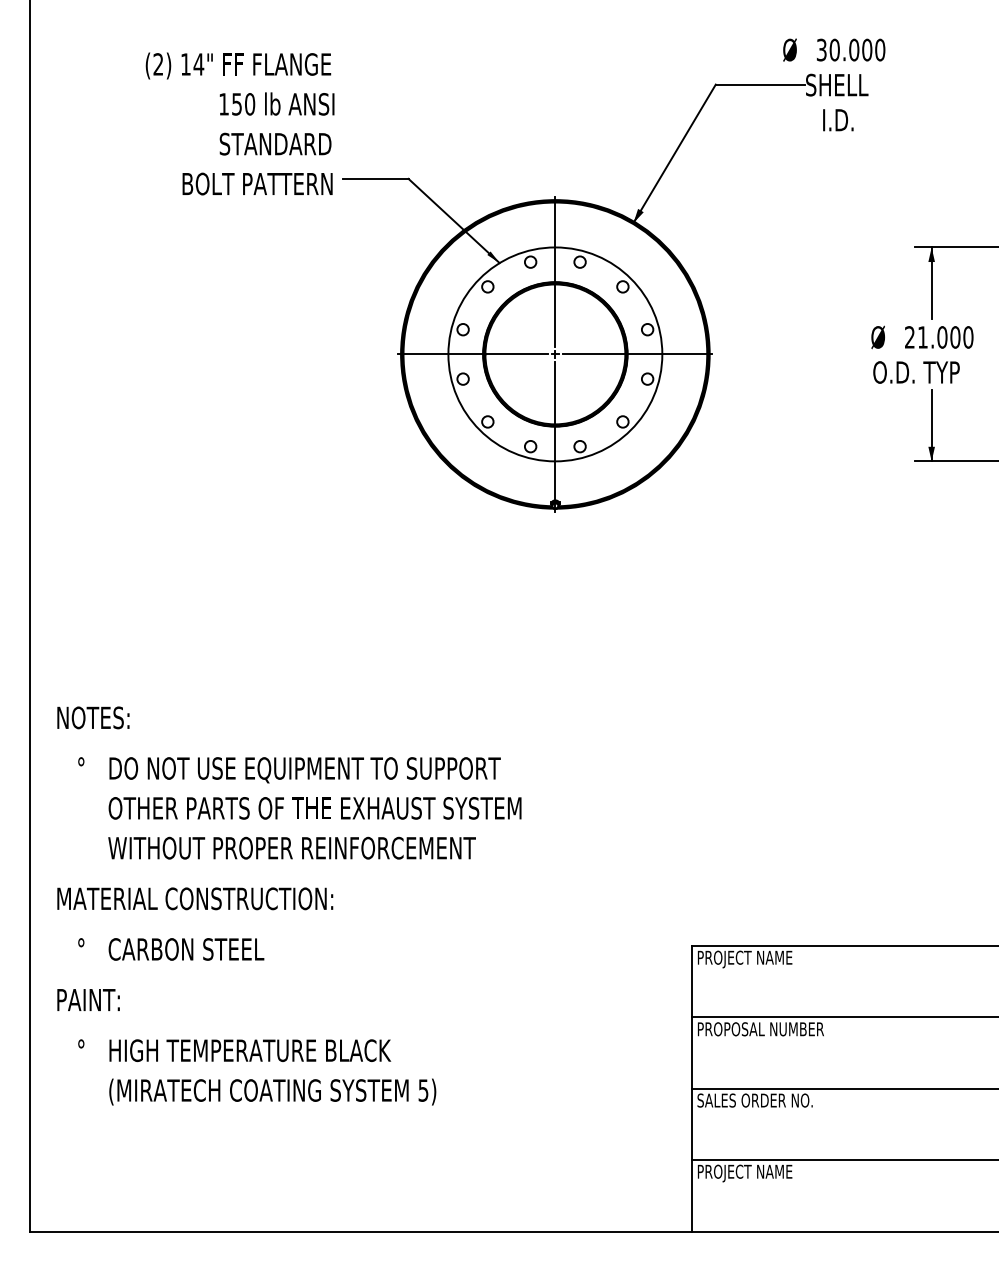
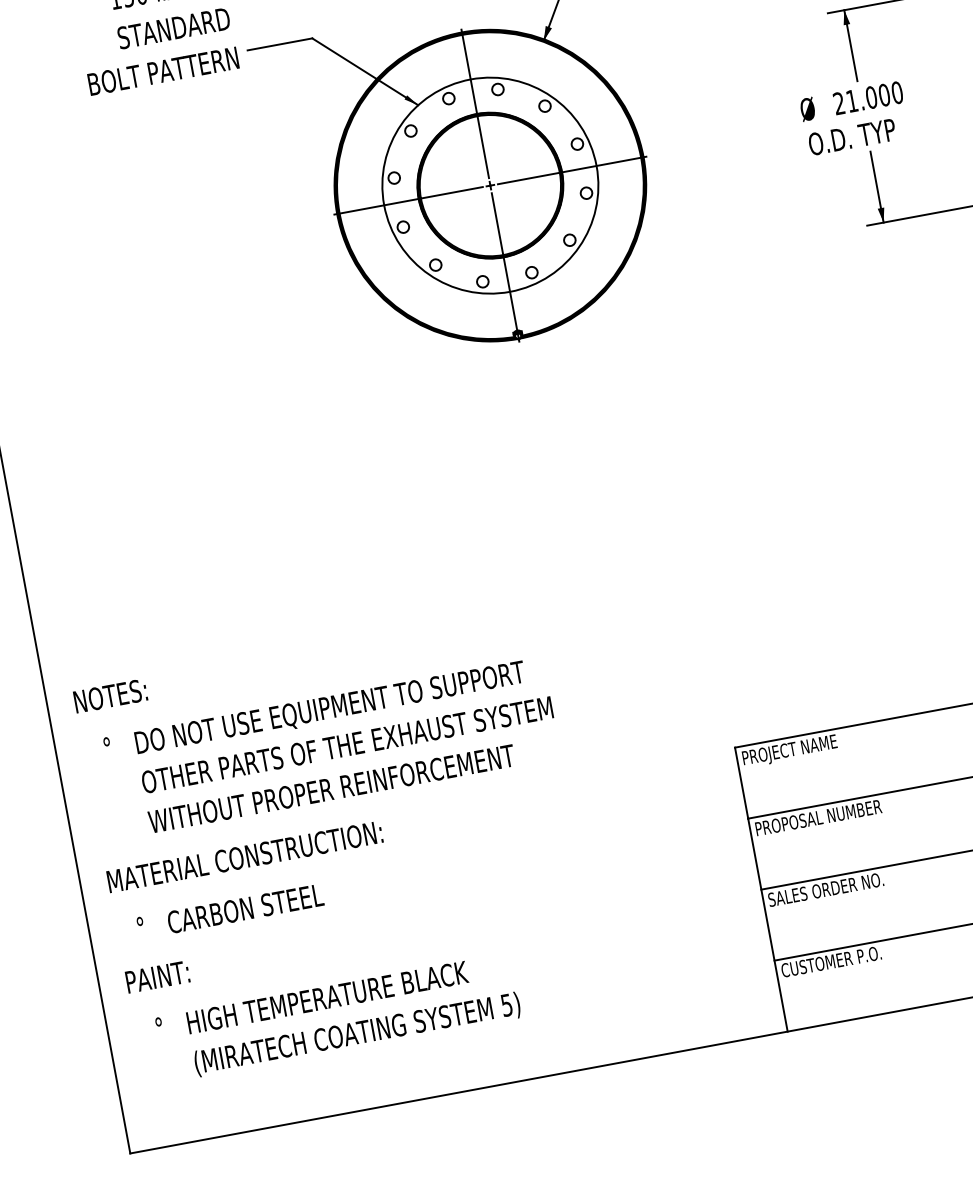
text: (289, 905) -> (339, 846), moved
text: (747, 1173) -> (831, 963), PROJECT NAME -> CUSTOMER P.O.

